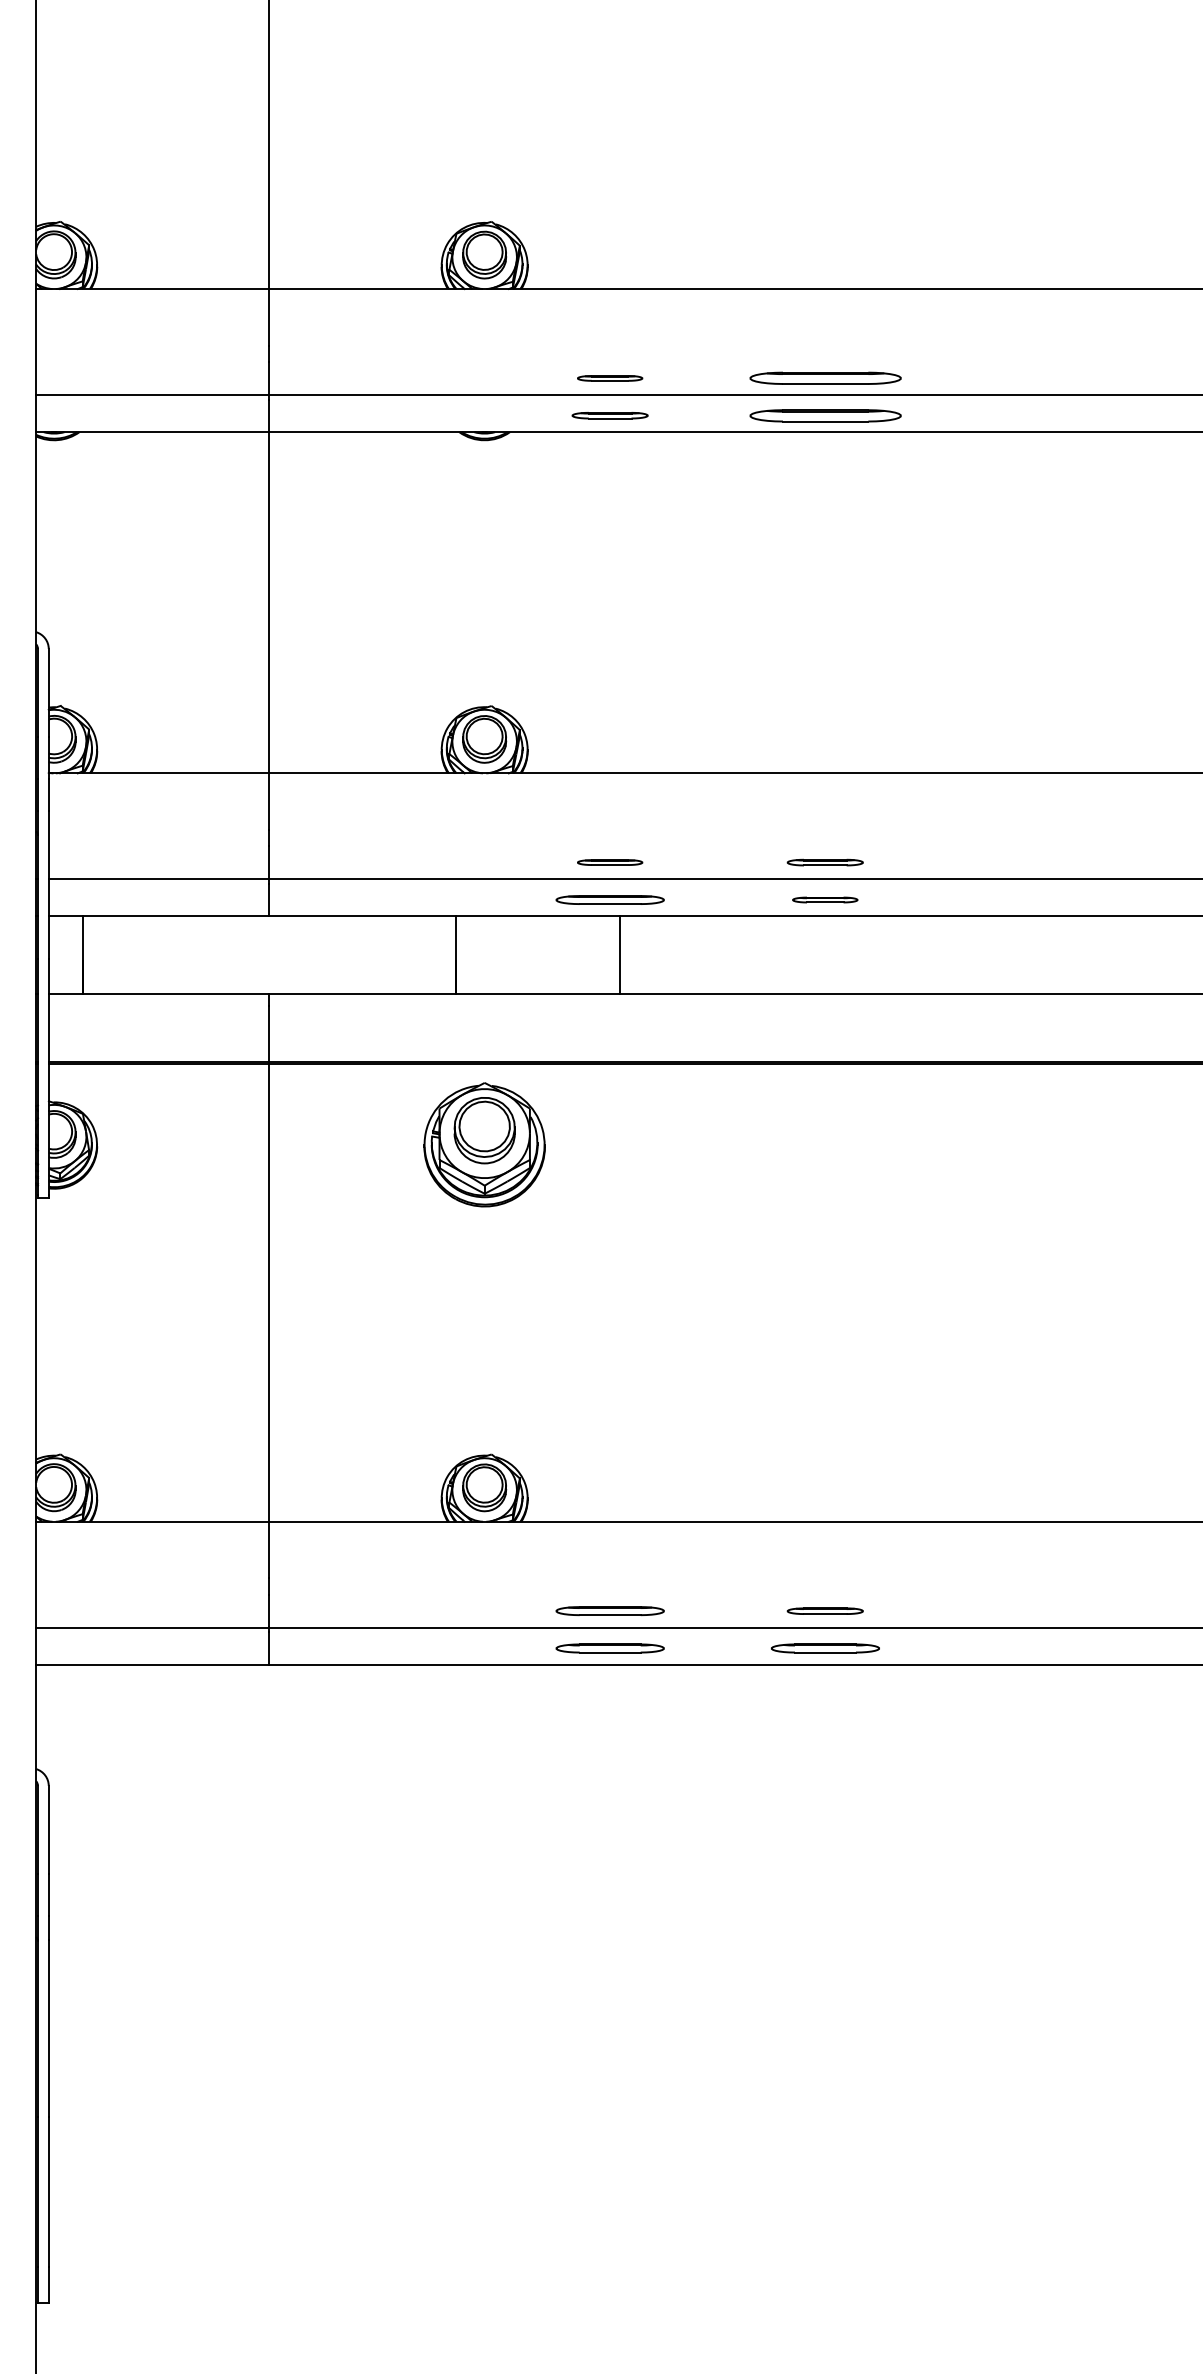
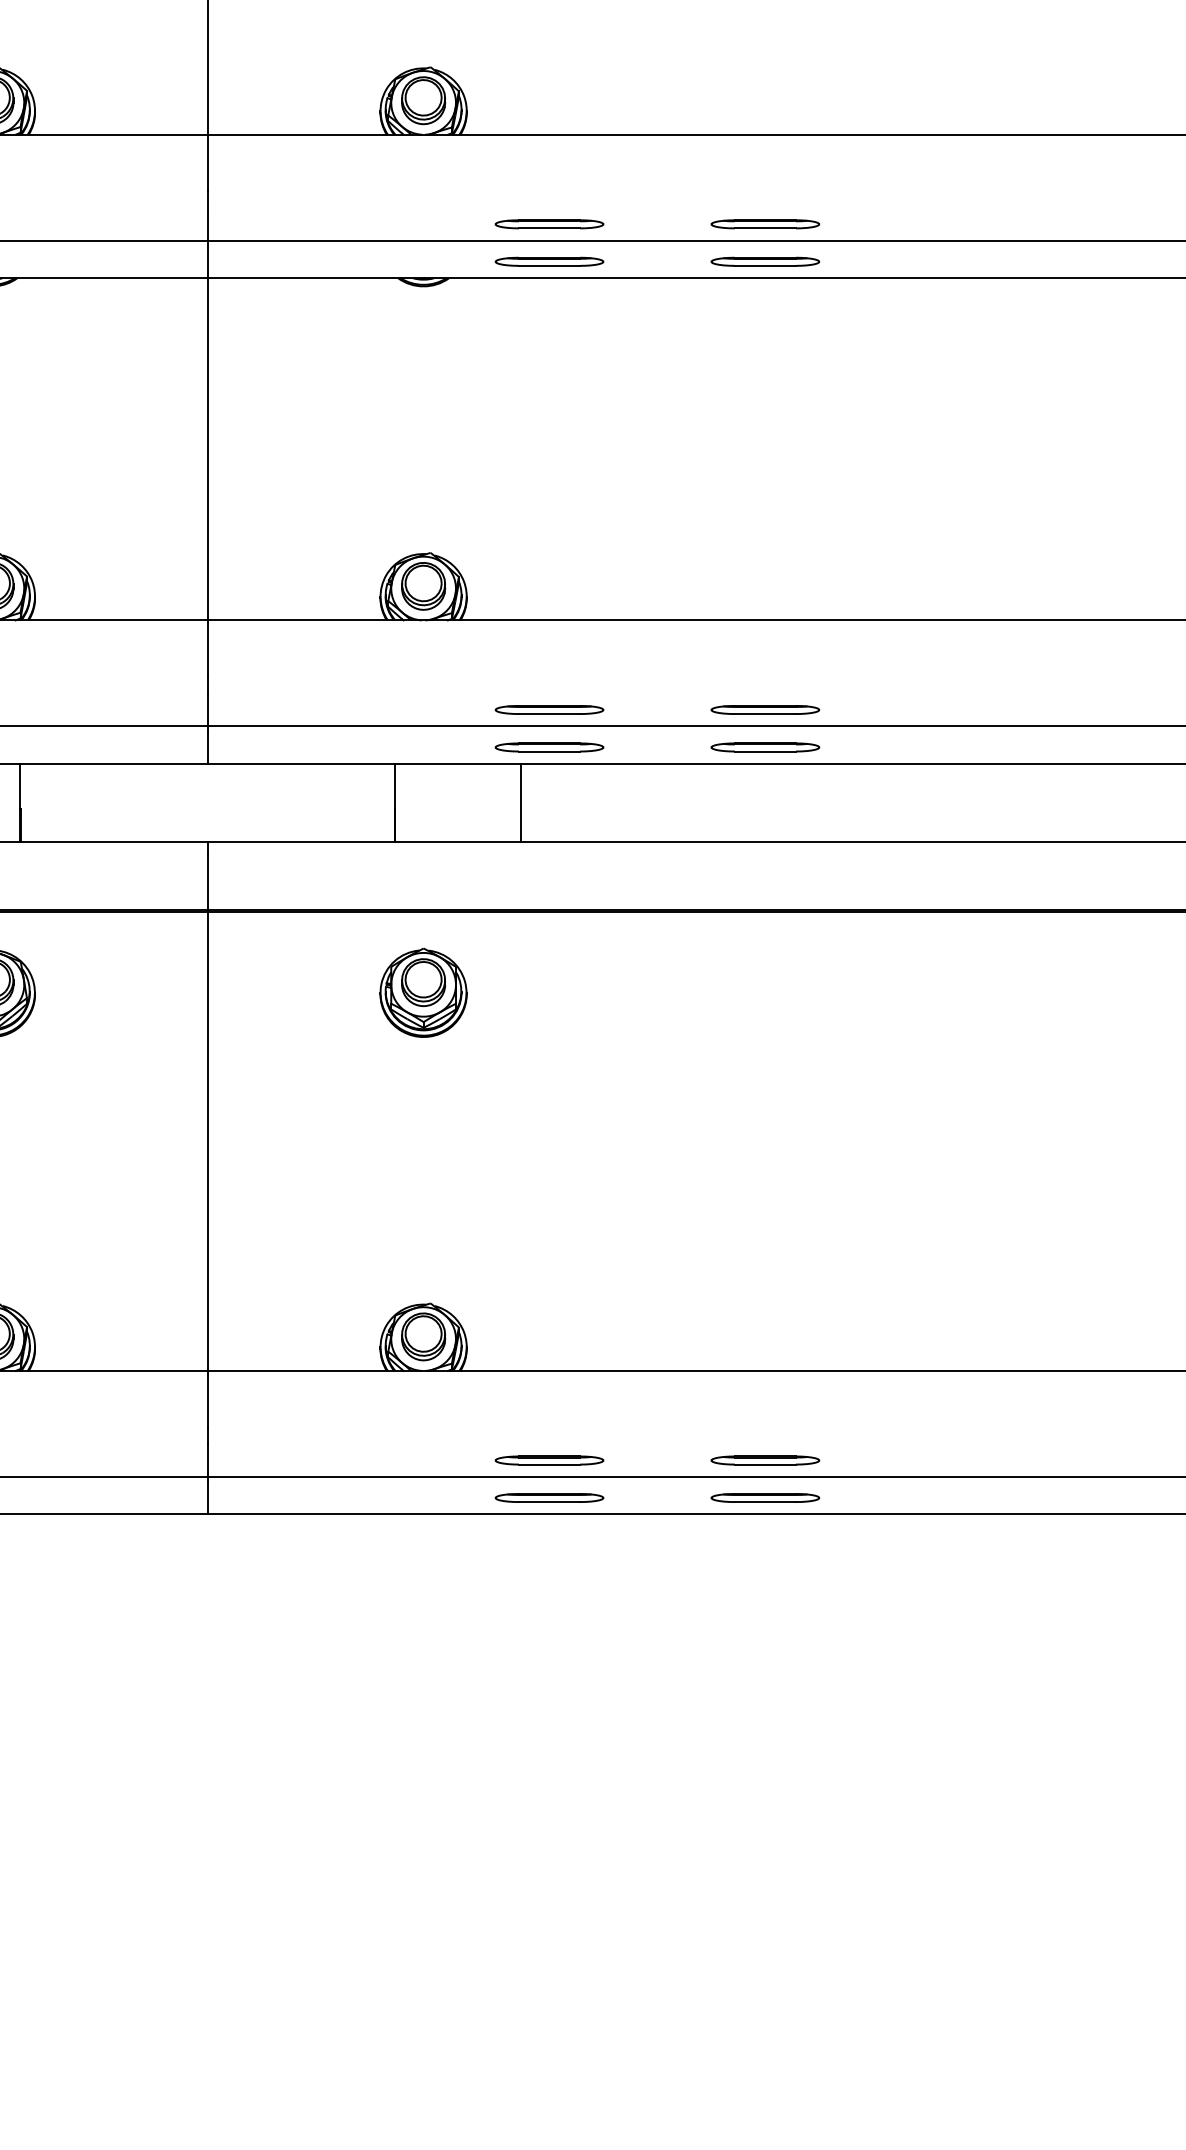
part: (609, 378) -> (548, 224), size x1.67
part: (824, 378) -> (764, 224), size x0.71
part: (609, 415) -> (548, 261), size x1.43
part: (824, 415) -> (764, 261), size x0.71
part: (609, 862) -> (548, 709), size x1.67
part: (824, 862) -> (764, 709), size x1.43
part: (824, 899) -> (764, 746), size x1.67
line: (619, 955) -> (520, 803), moved
part: (484, 1144) -> (423, 992), size x0.71
part: (824, 1611) -> (764, 1460), size x1.43

